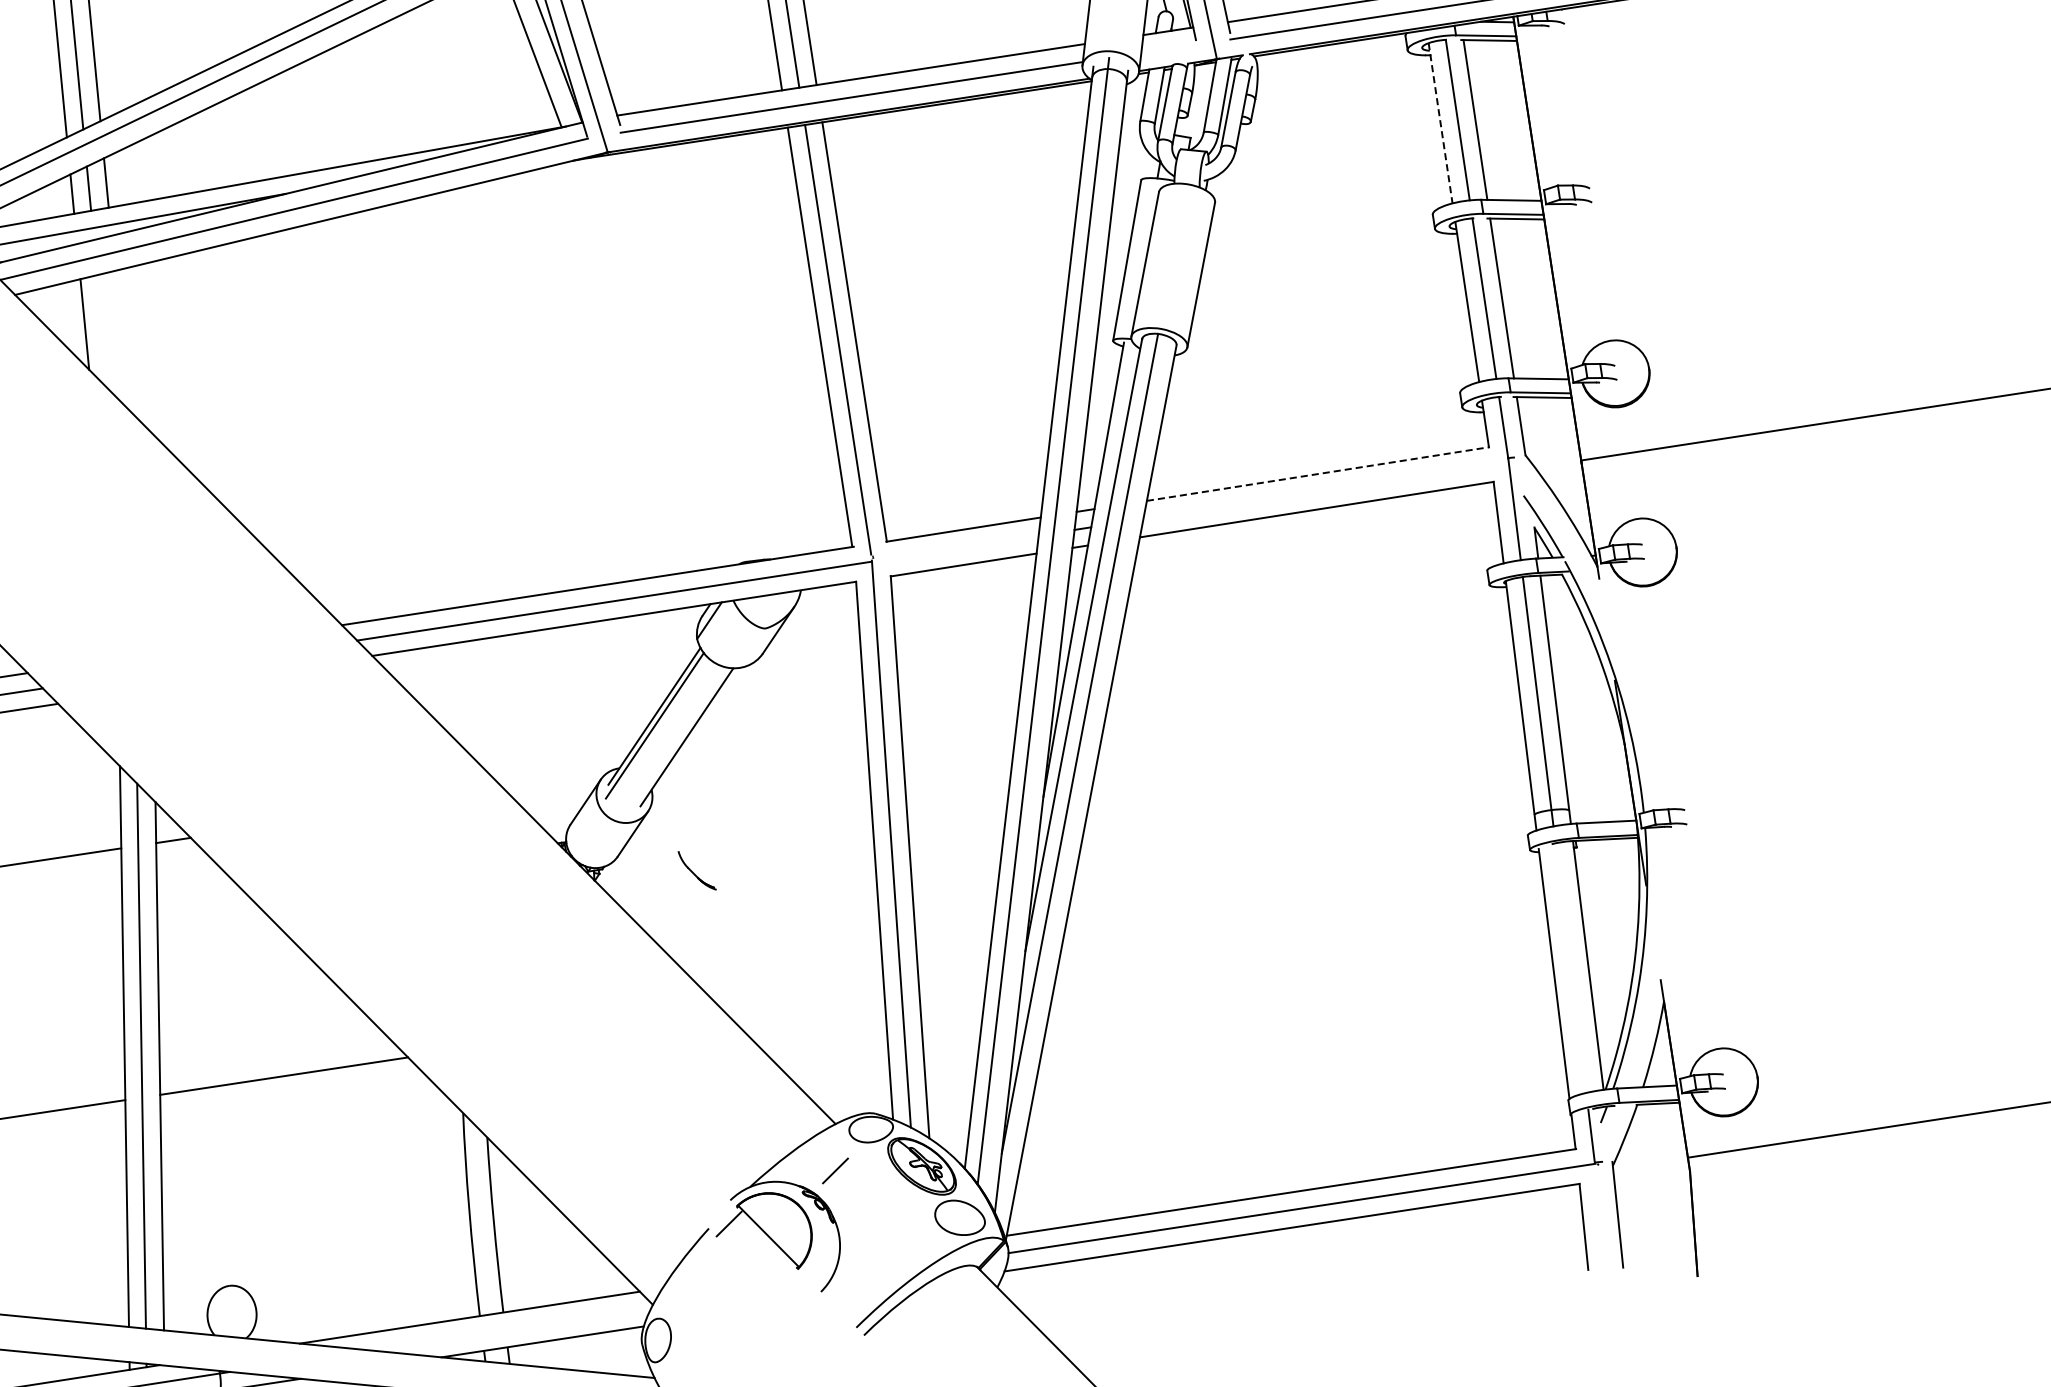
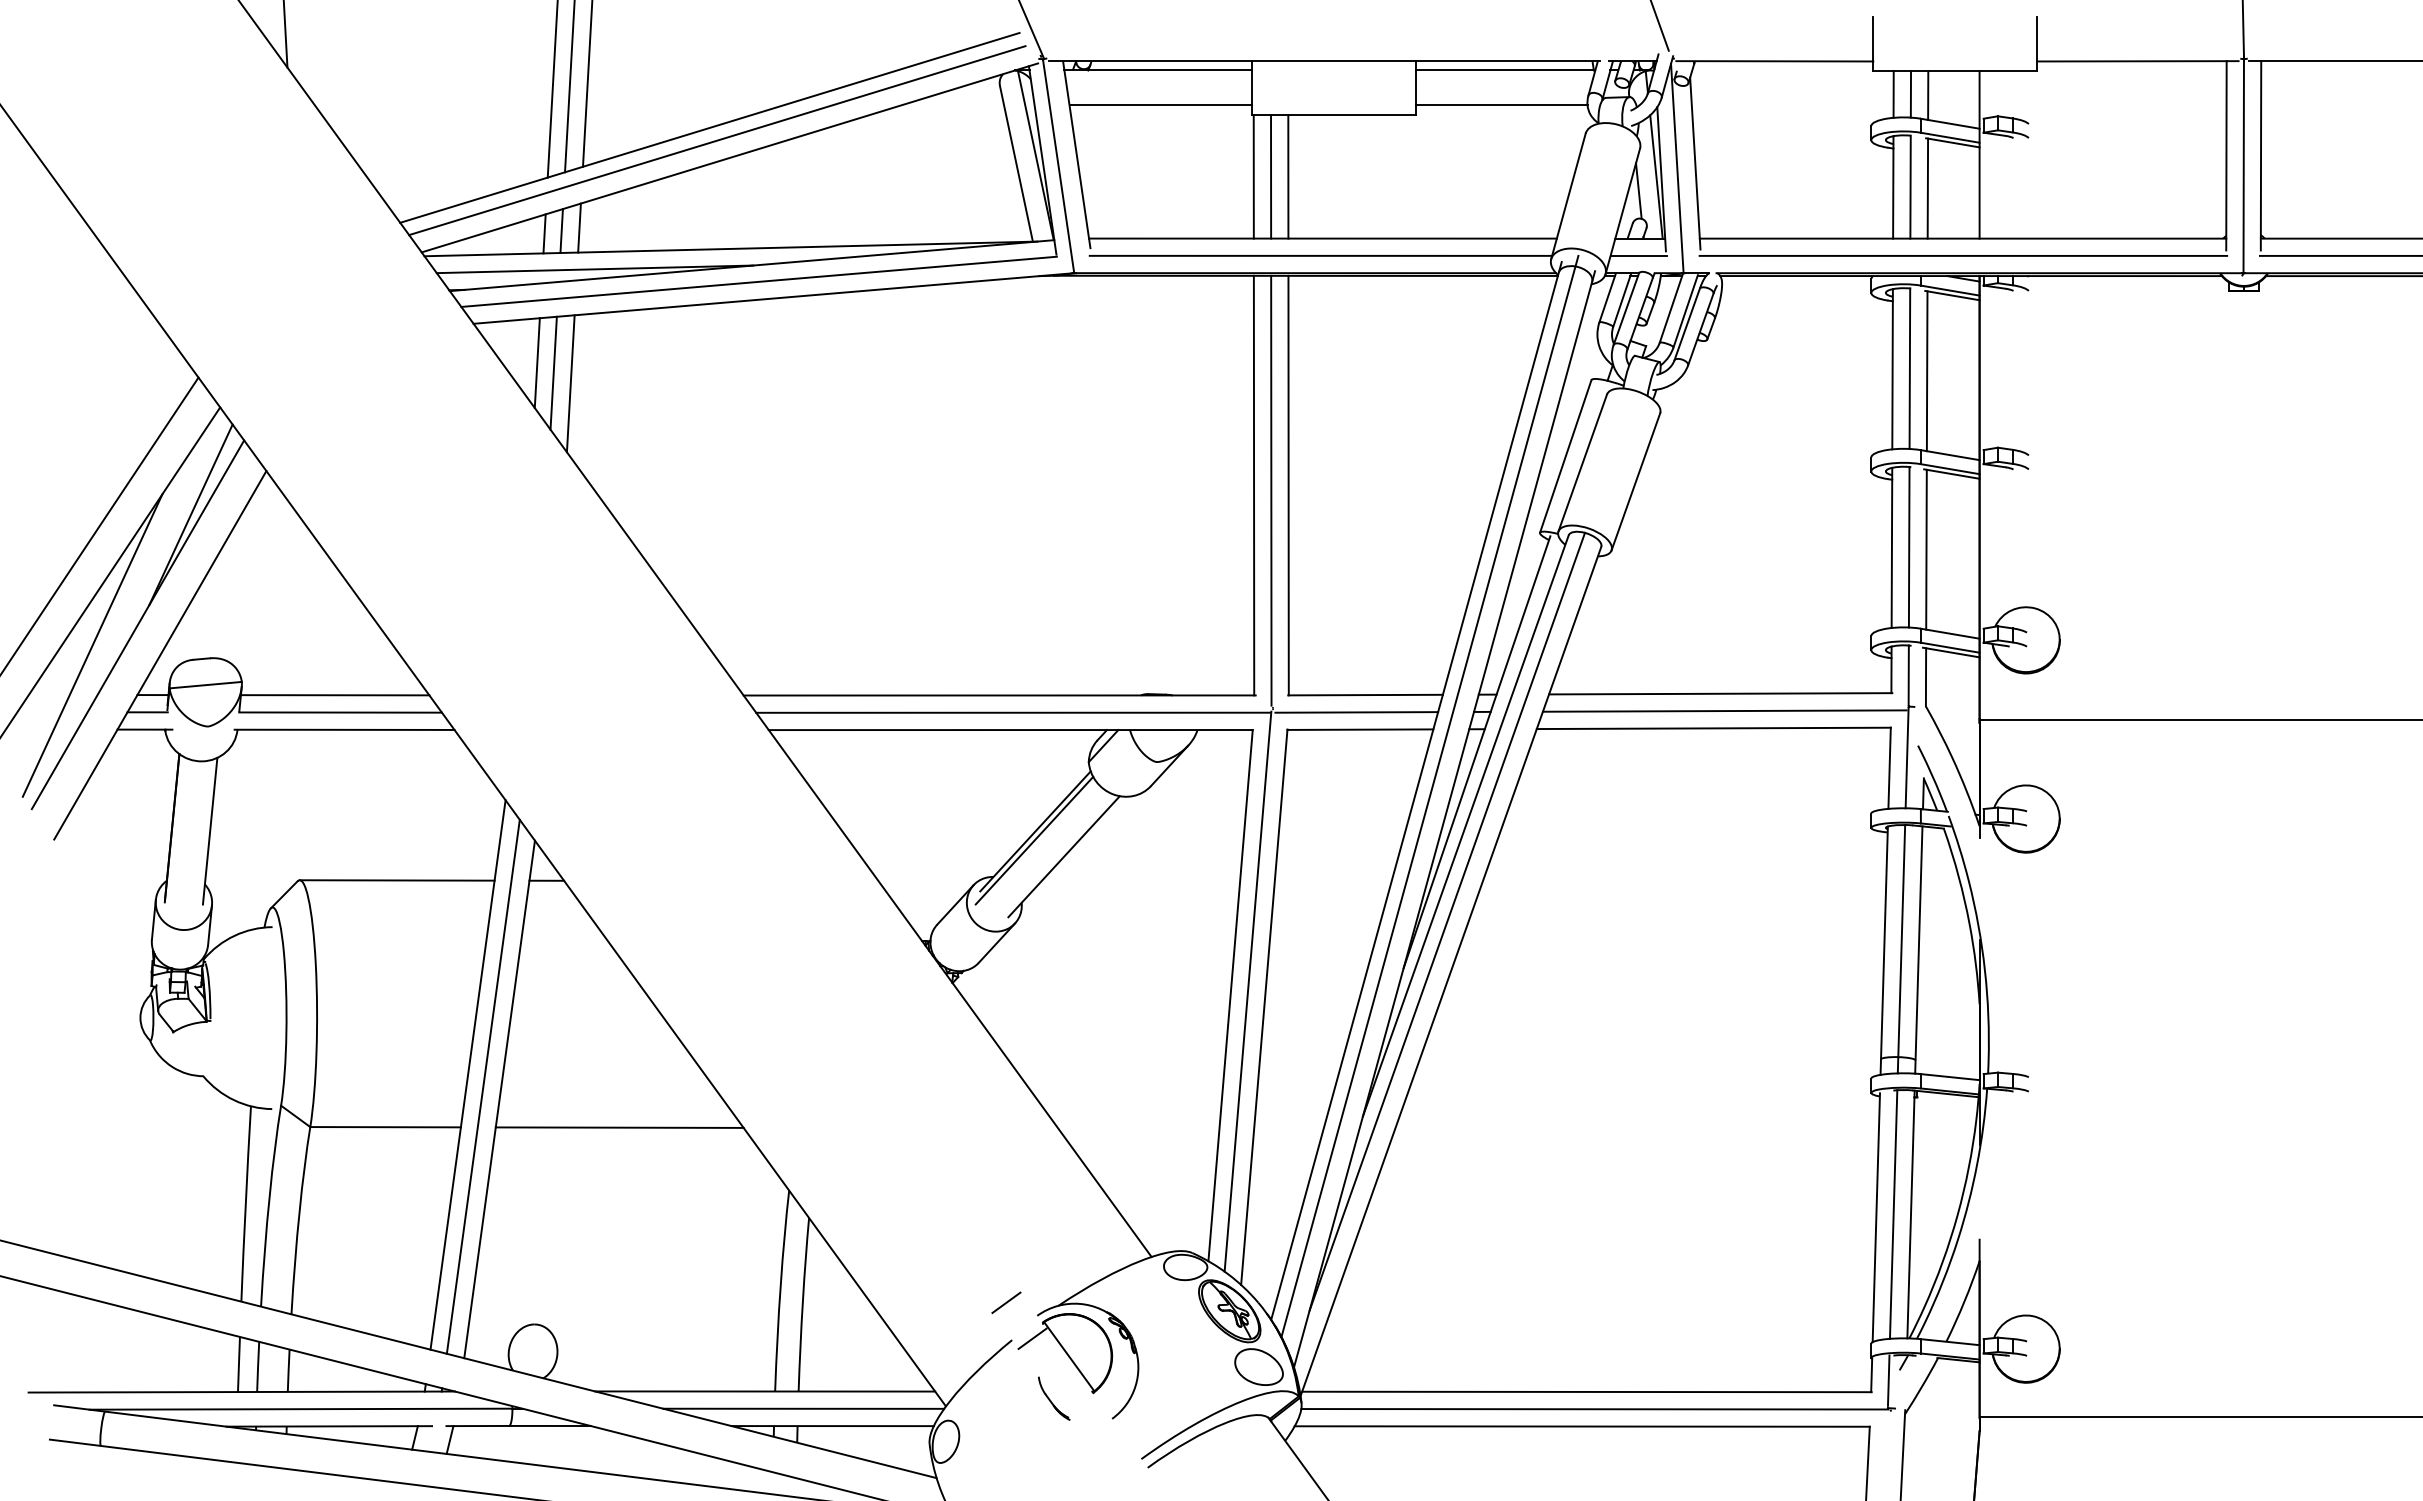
line: (1169, 48) -> (1638, 255), added
line: (1440, 123) -> (1892, 369), dashed -> solid
line: (102, 331) -> (553, 372), added
line: (121, 339) -> (570, 383), added
line: (1318, 473) -> (1720, 693), dashed -> solid
line: (1324, 490) -> (1724, 710), added
line: (957, 548) -> (1356, 712), added
part: (697, 870) -> (1054, 1398), moved
line: (1570, 968) -> (1893, 1214), added
line: (835, 1170) -> (1006, 1302), moved
line: (510, 1328) -> (803, 1408), added

